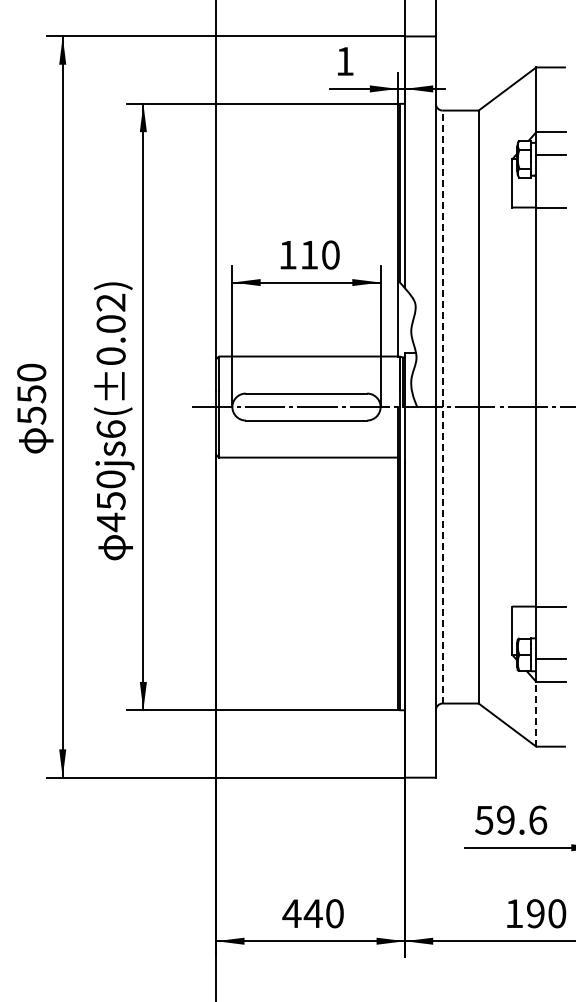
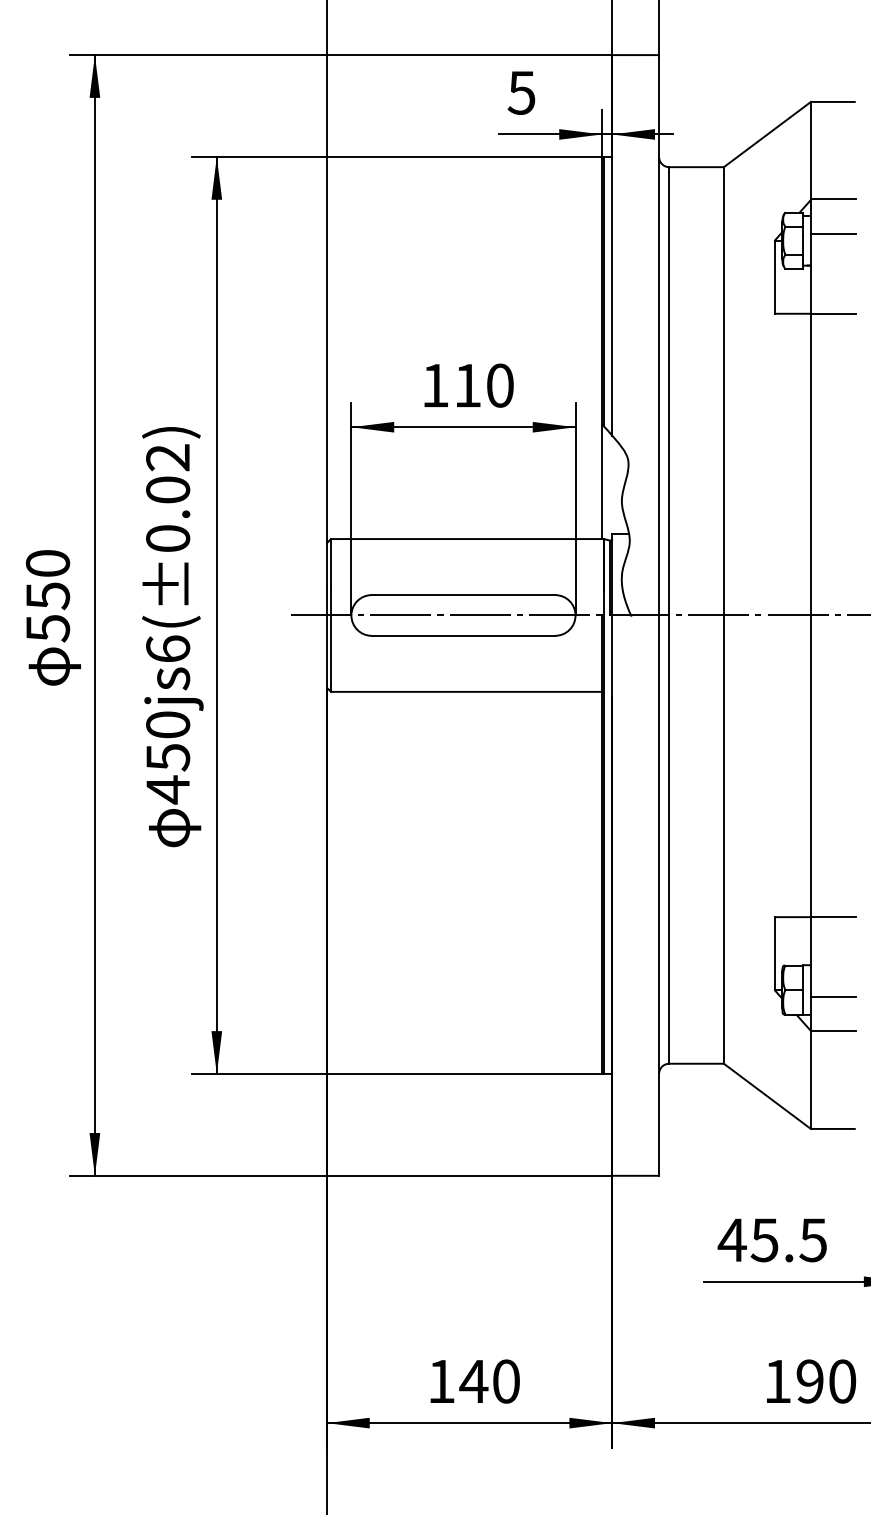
text: (344, 61) -> (520, 92), 1 -> 5
line: (442, 406) -> (669, 614), dashed -> solid
line: (536, 713) -> (811, 1078), dashed -> solid
text: (510, 819) -> (771, 1239), 59.6 -> 45.5
text: (291, 913) -> (440, 1381), 440 -> 140

